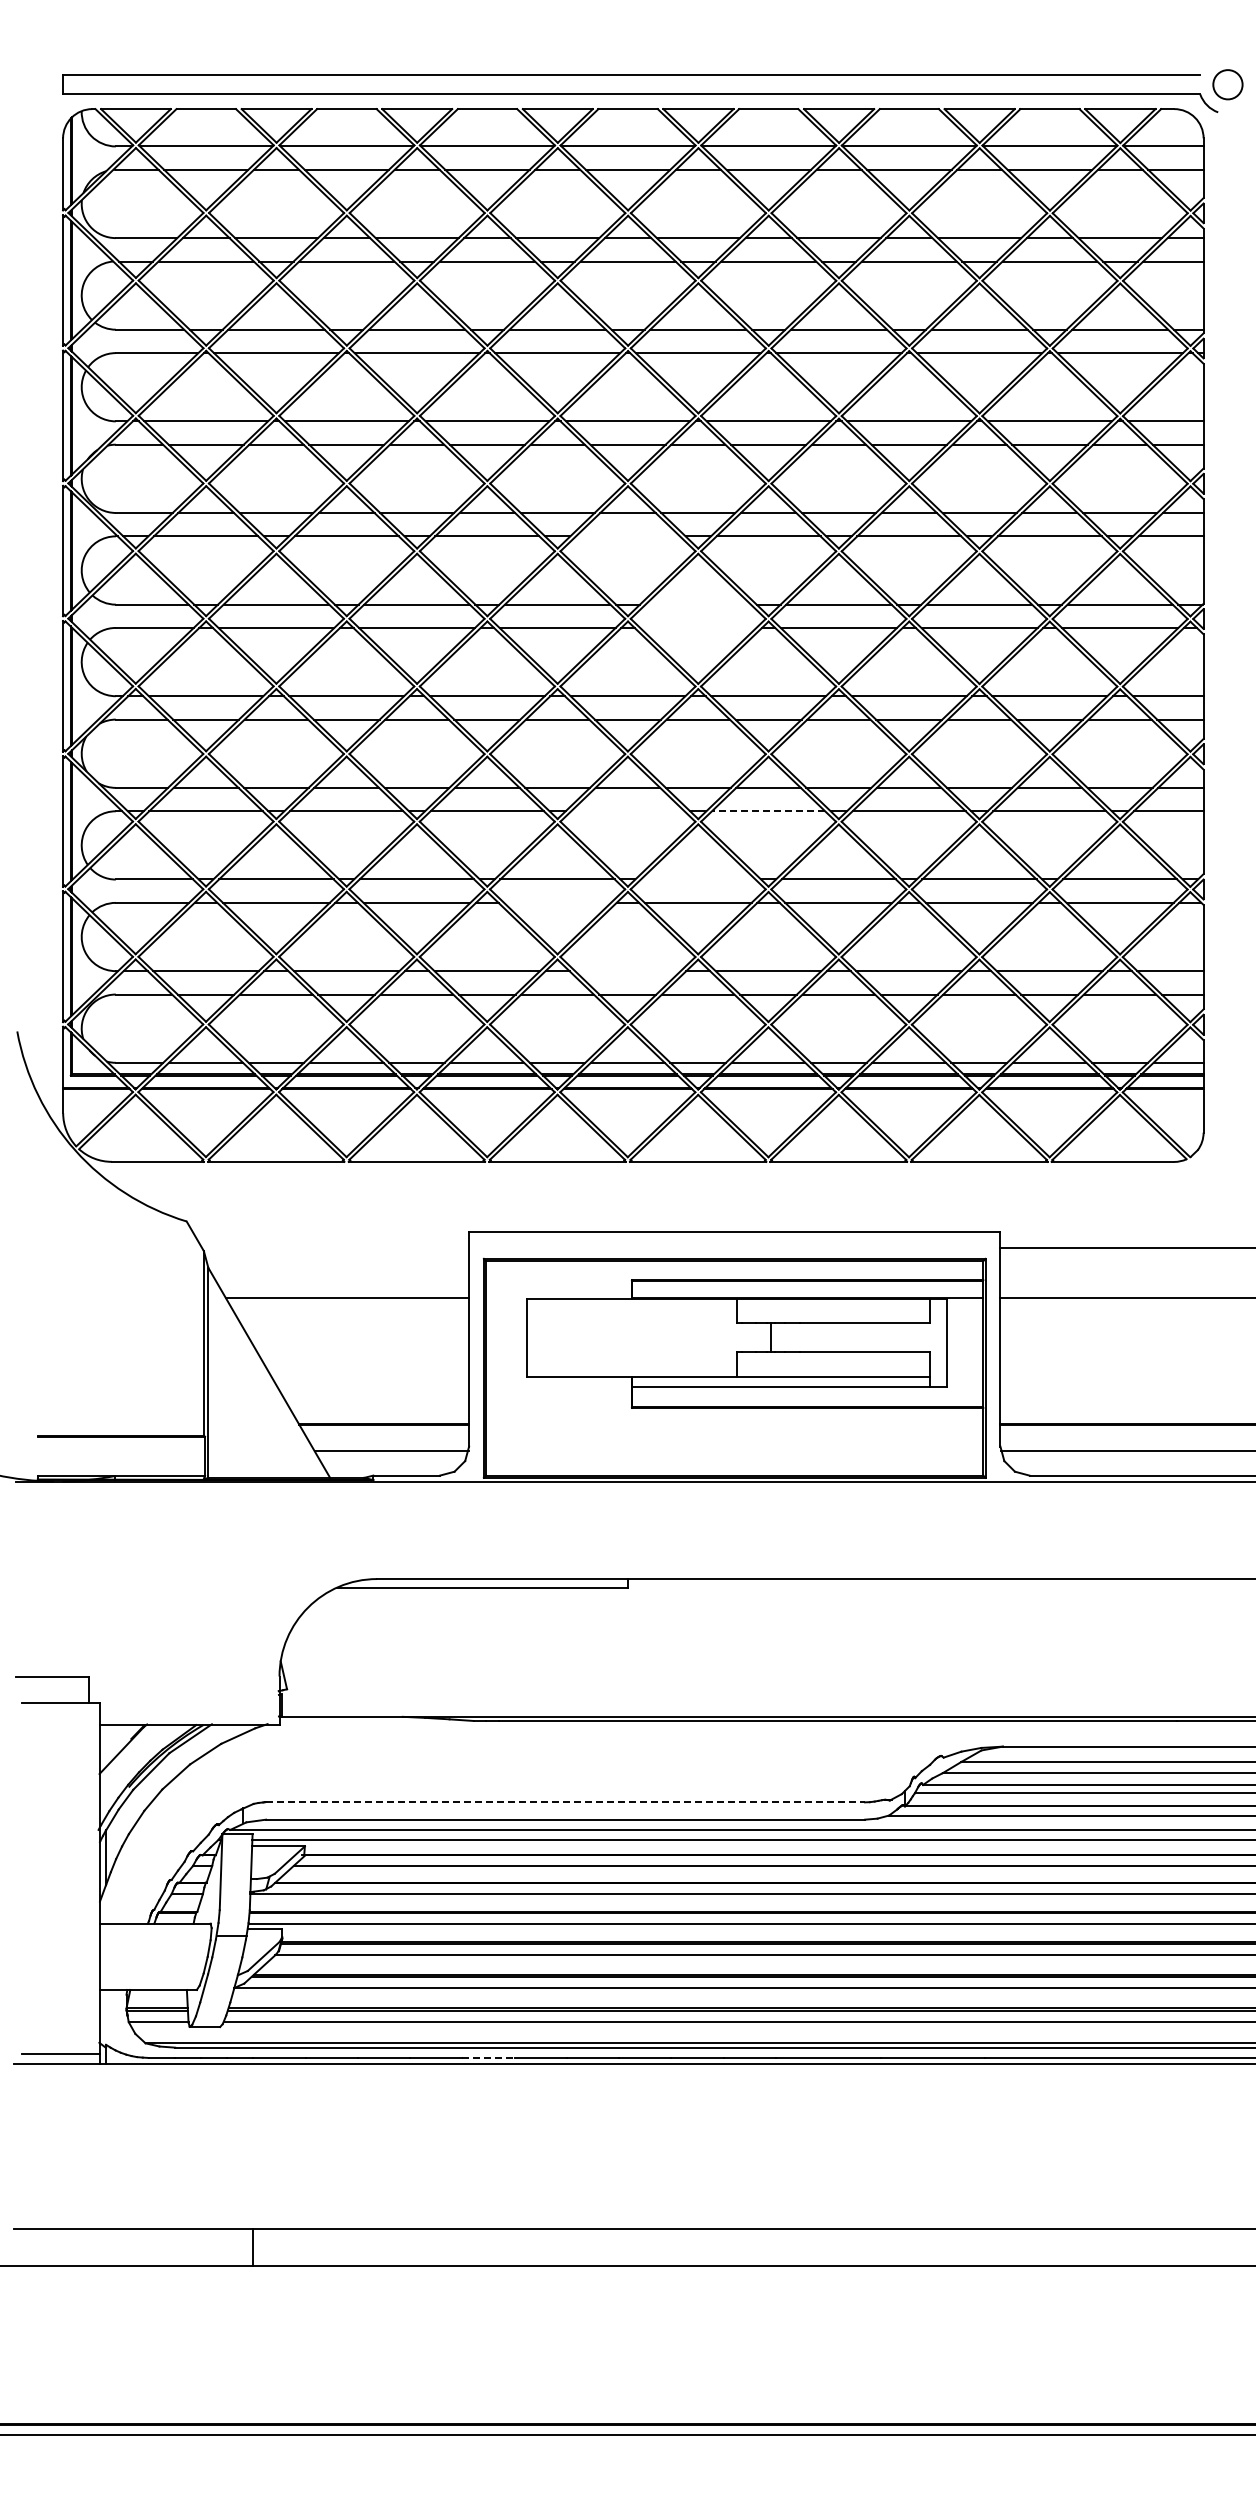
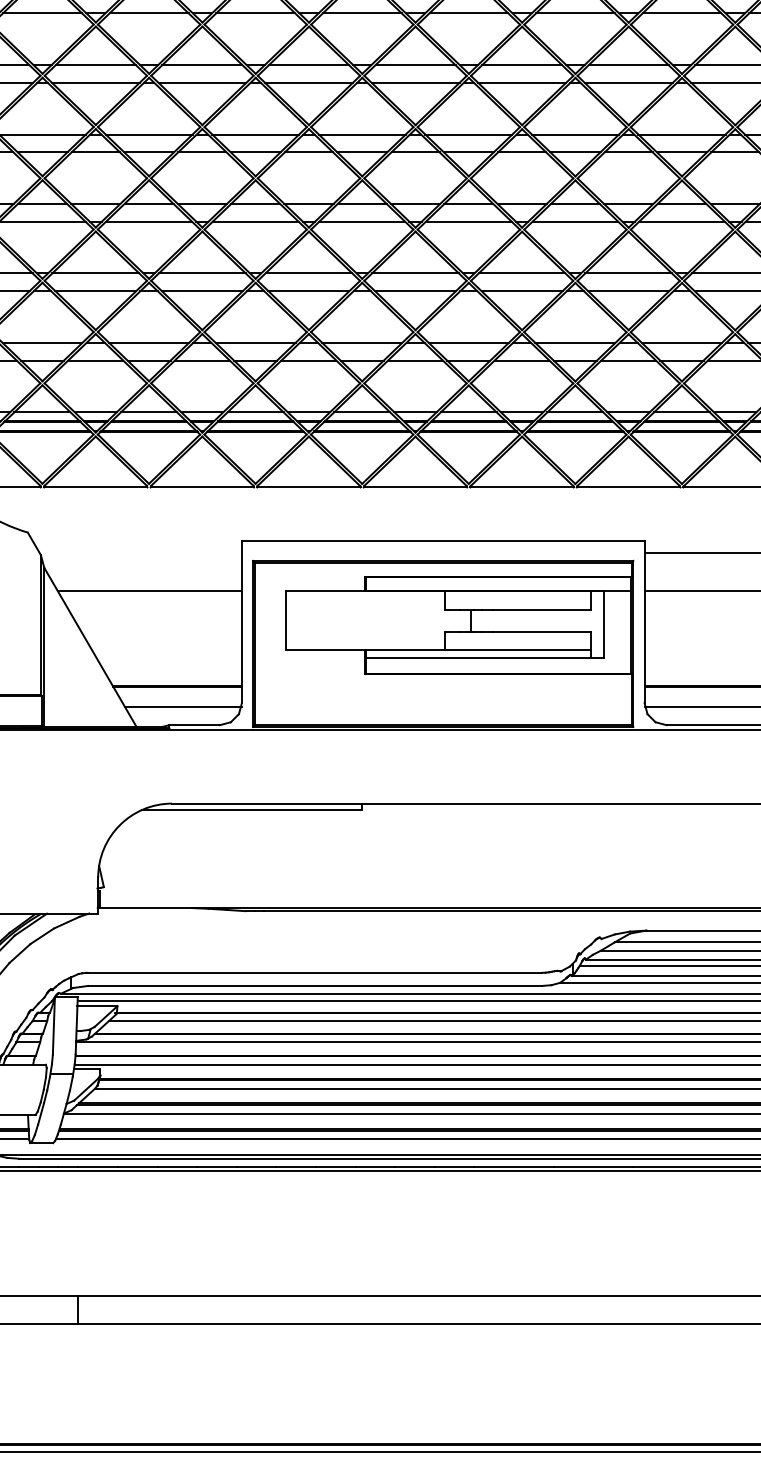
line: (627, 536) -> (361, 13), added
line: (697, 604) -> (414, 64), added
line: (698, 628) -> (415, 83), added
line: (627, 811) -> (361, 221), added
line: (768, 811) -> (468, 221), dashed -> solid
line: (698, 879) -> (415, 273), added
line: (557, 902) -> (308, 290), added
line: (627, 971) -> (361, 343), added
line: (566, 1802) -> (315, 972), dashed -> solid
line: (488, 2057) -> (256, 1166), dashed -> solid

